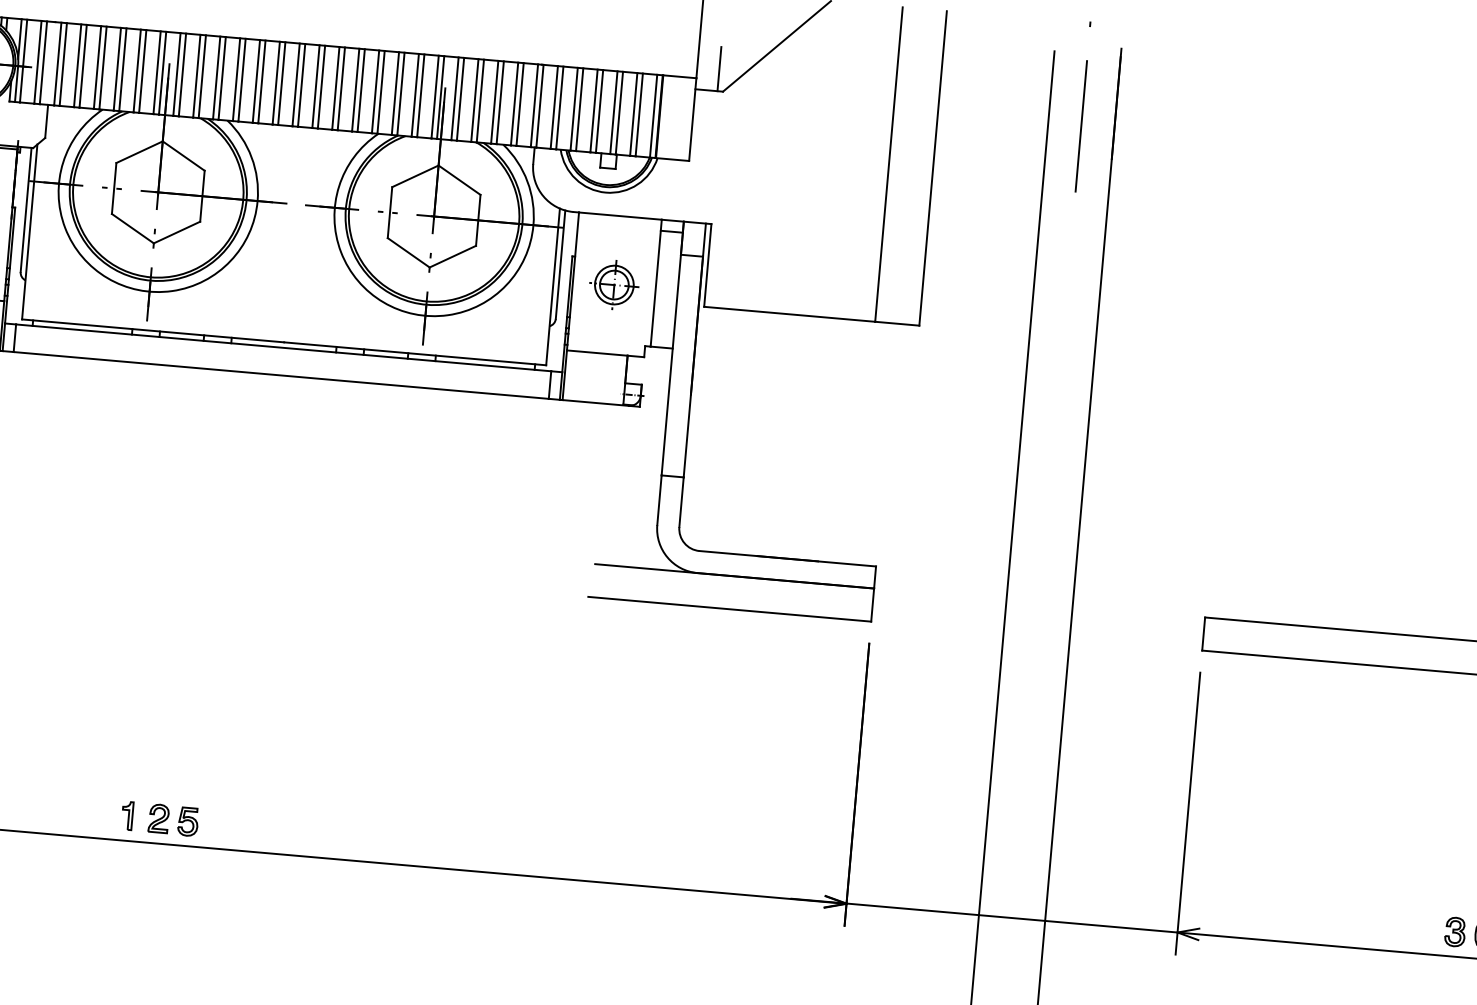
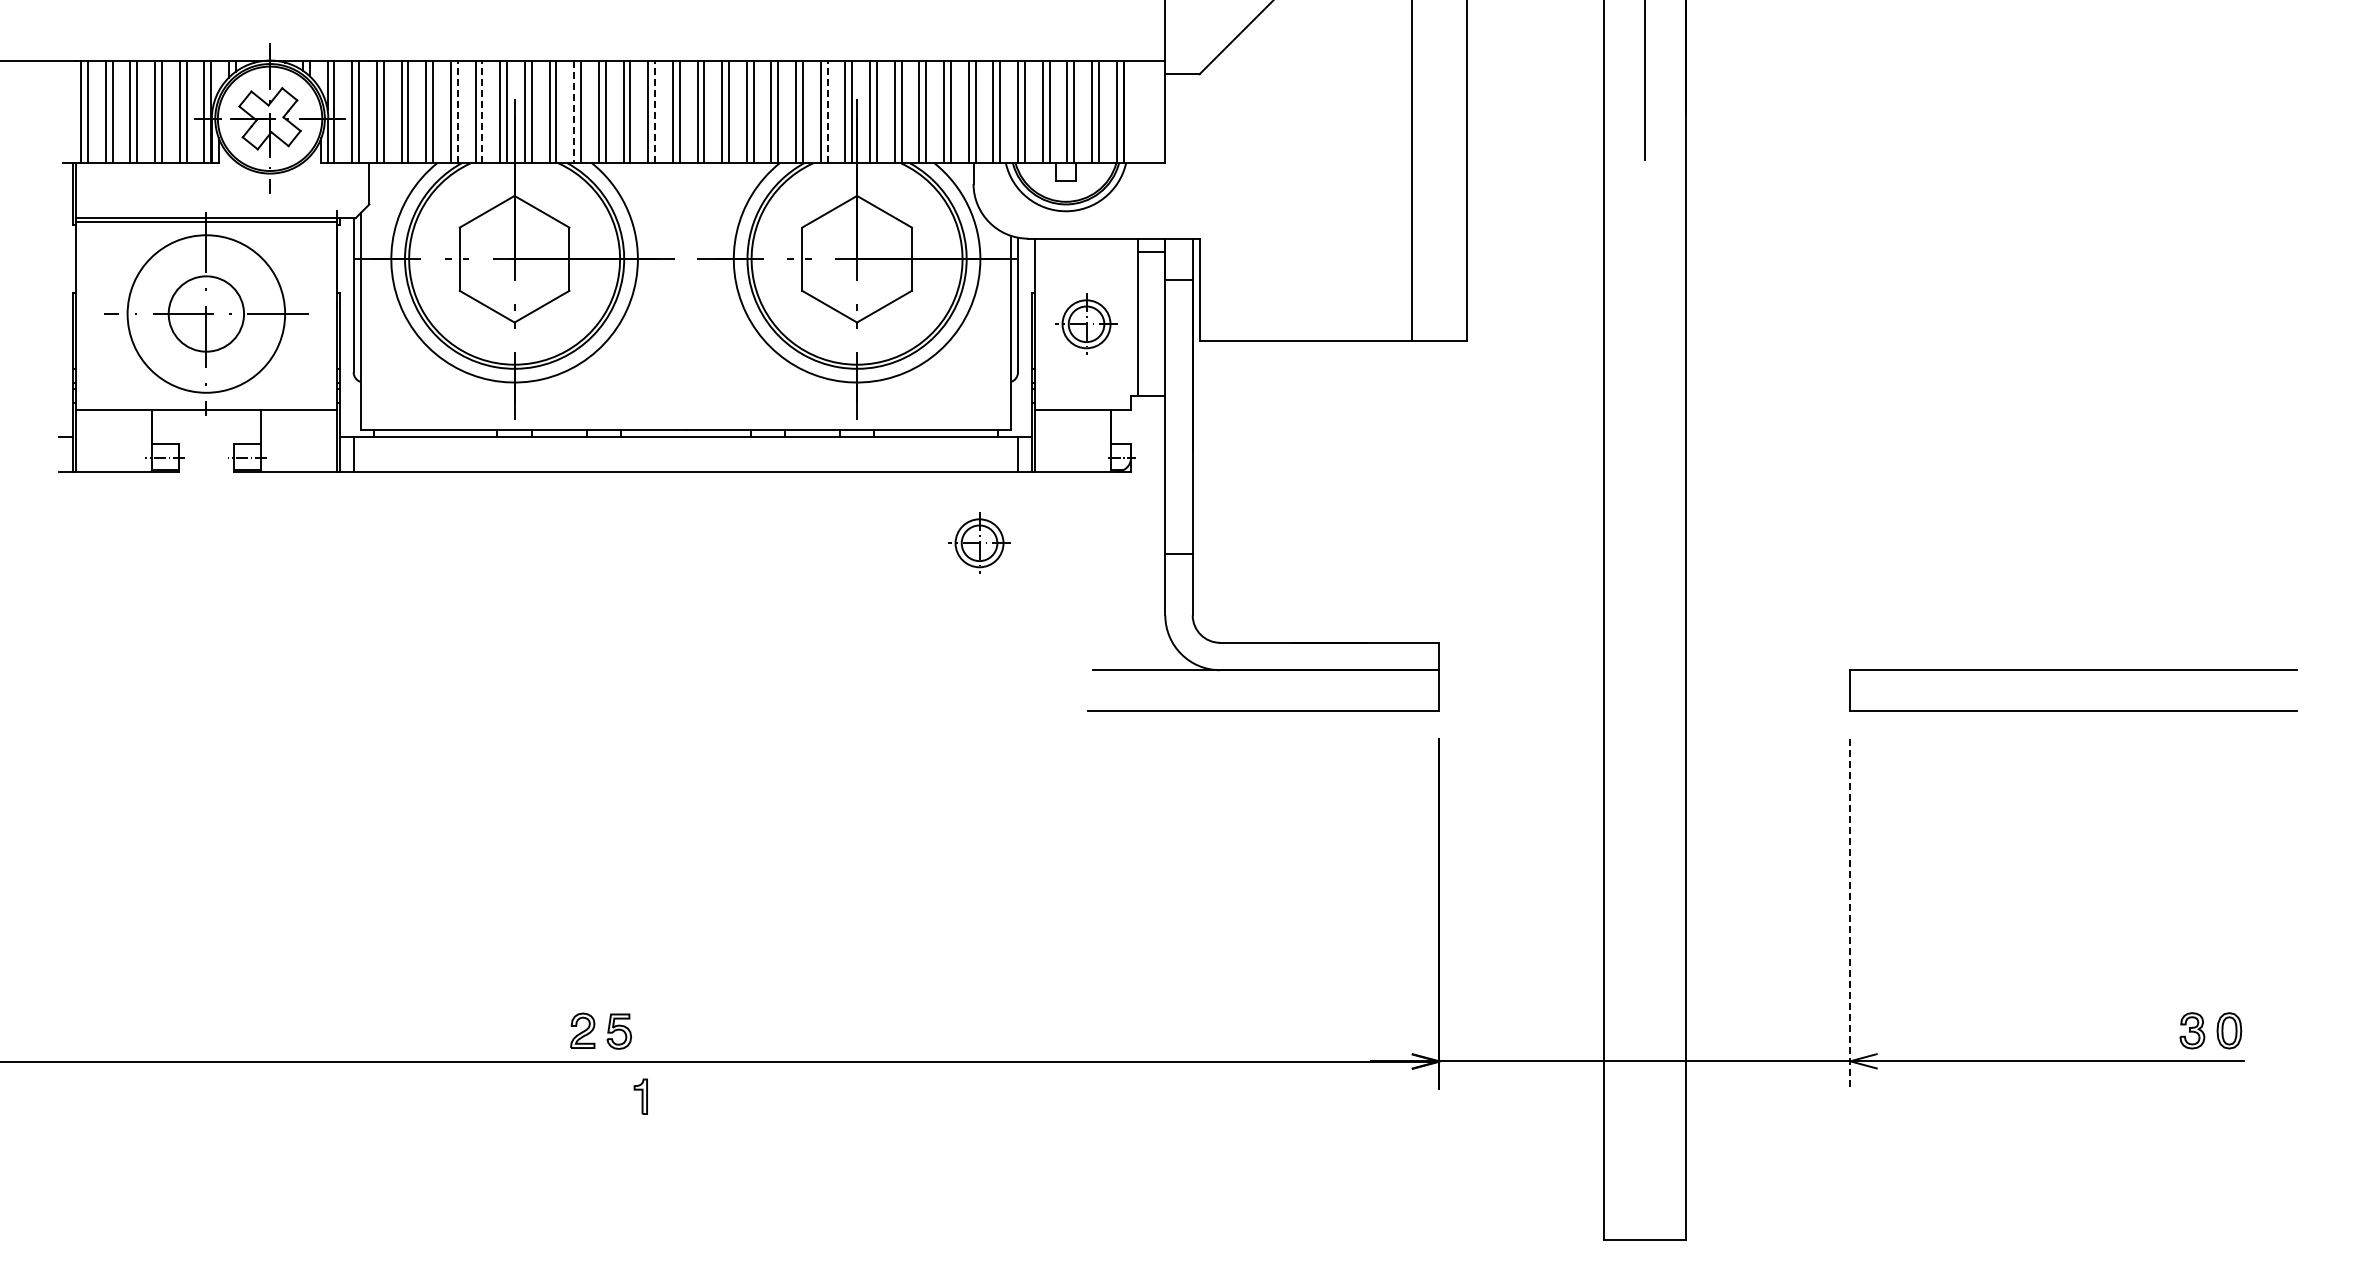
line: (719, 68) -> (1192, 46), removed
line: (122, 69) -> (457, 111), solid -> dashed
line: (142, 71) -> (482, 111), solid -> dashed
line: (216, 78) -> (574, 112), solid -> dashed
line: (282, 83) -> (655, 111), solid -> dashed
line: (420, 95) -> (827, 111), solid -> dashed
part: (512, 453) -> (979, 542), added
line: (1188, 814) -> (1850, 914), solid -> dashed
part: (127, 815) -> (640, 1096), moved

